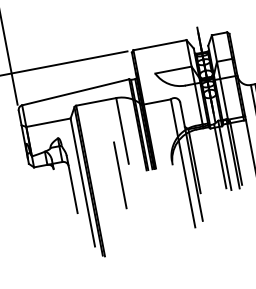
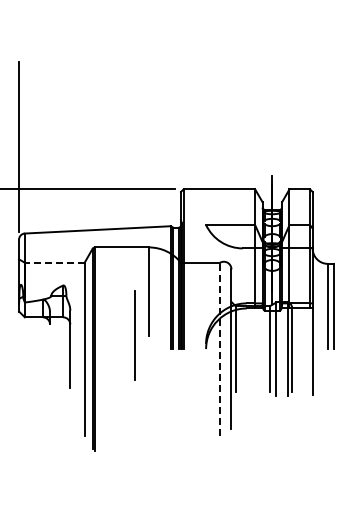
line: (48, 122) -> (54, 262), solid -> dashed
line: (183, 162) -> (220, 348), solid -> dashed
line: (119, 175) -> (134, 335), moved

